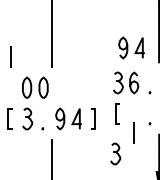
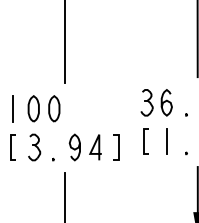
part: (131, 47) -> (163, 58), removed
line: (10, 56) -> (13, 108), moved
line: (133, 132) -> (165, 140), moved
part: (115, 153) -> (143, 190), removed

